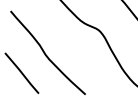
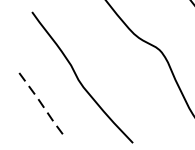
line: (22, 73) -> (42, 105), solid -> dashed

